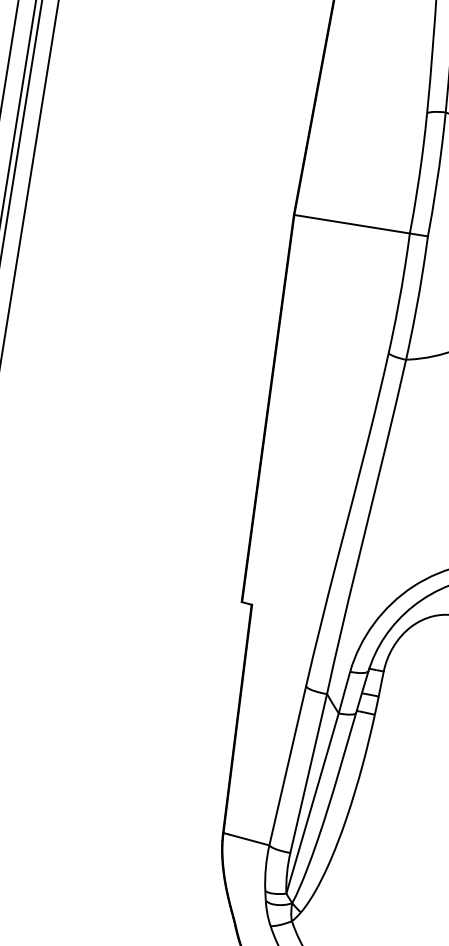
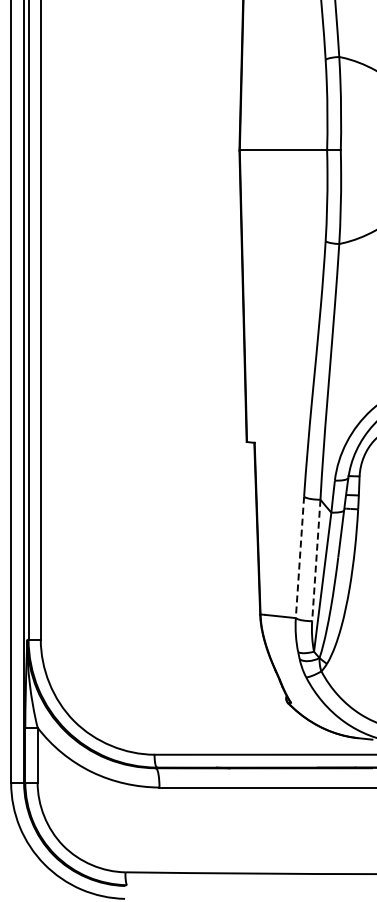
line: (287, 766) -> (299, 557), solid -> dashed
line: (308, 773) -> (316, 560), solid -> dashed

